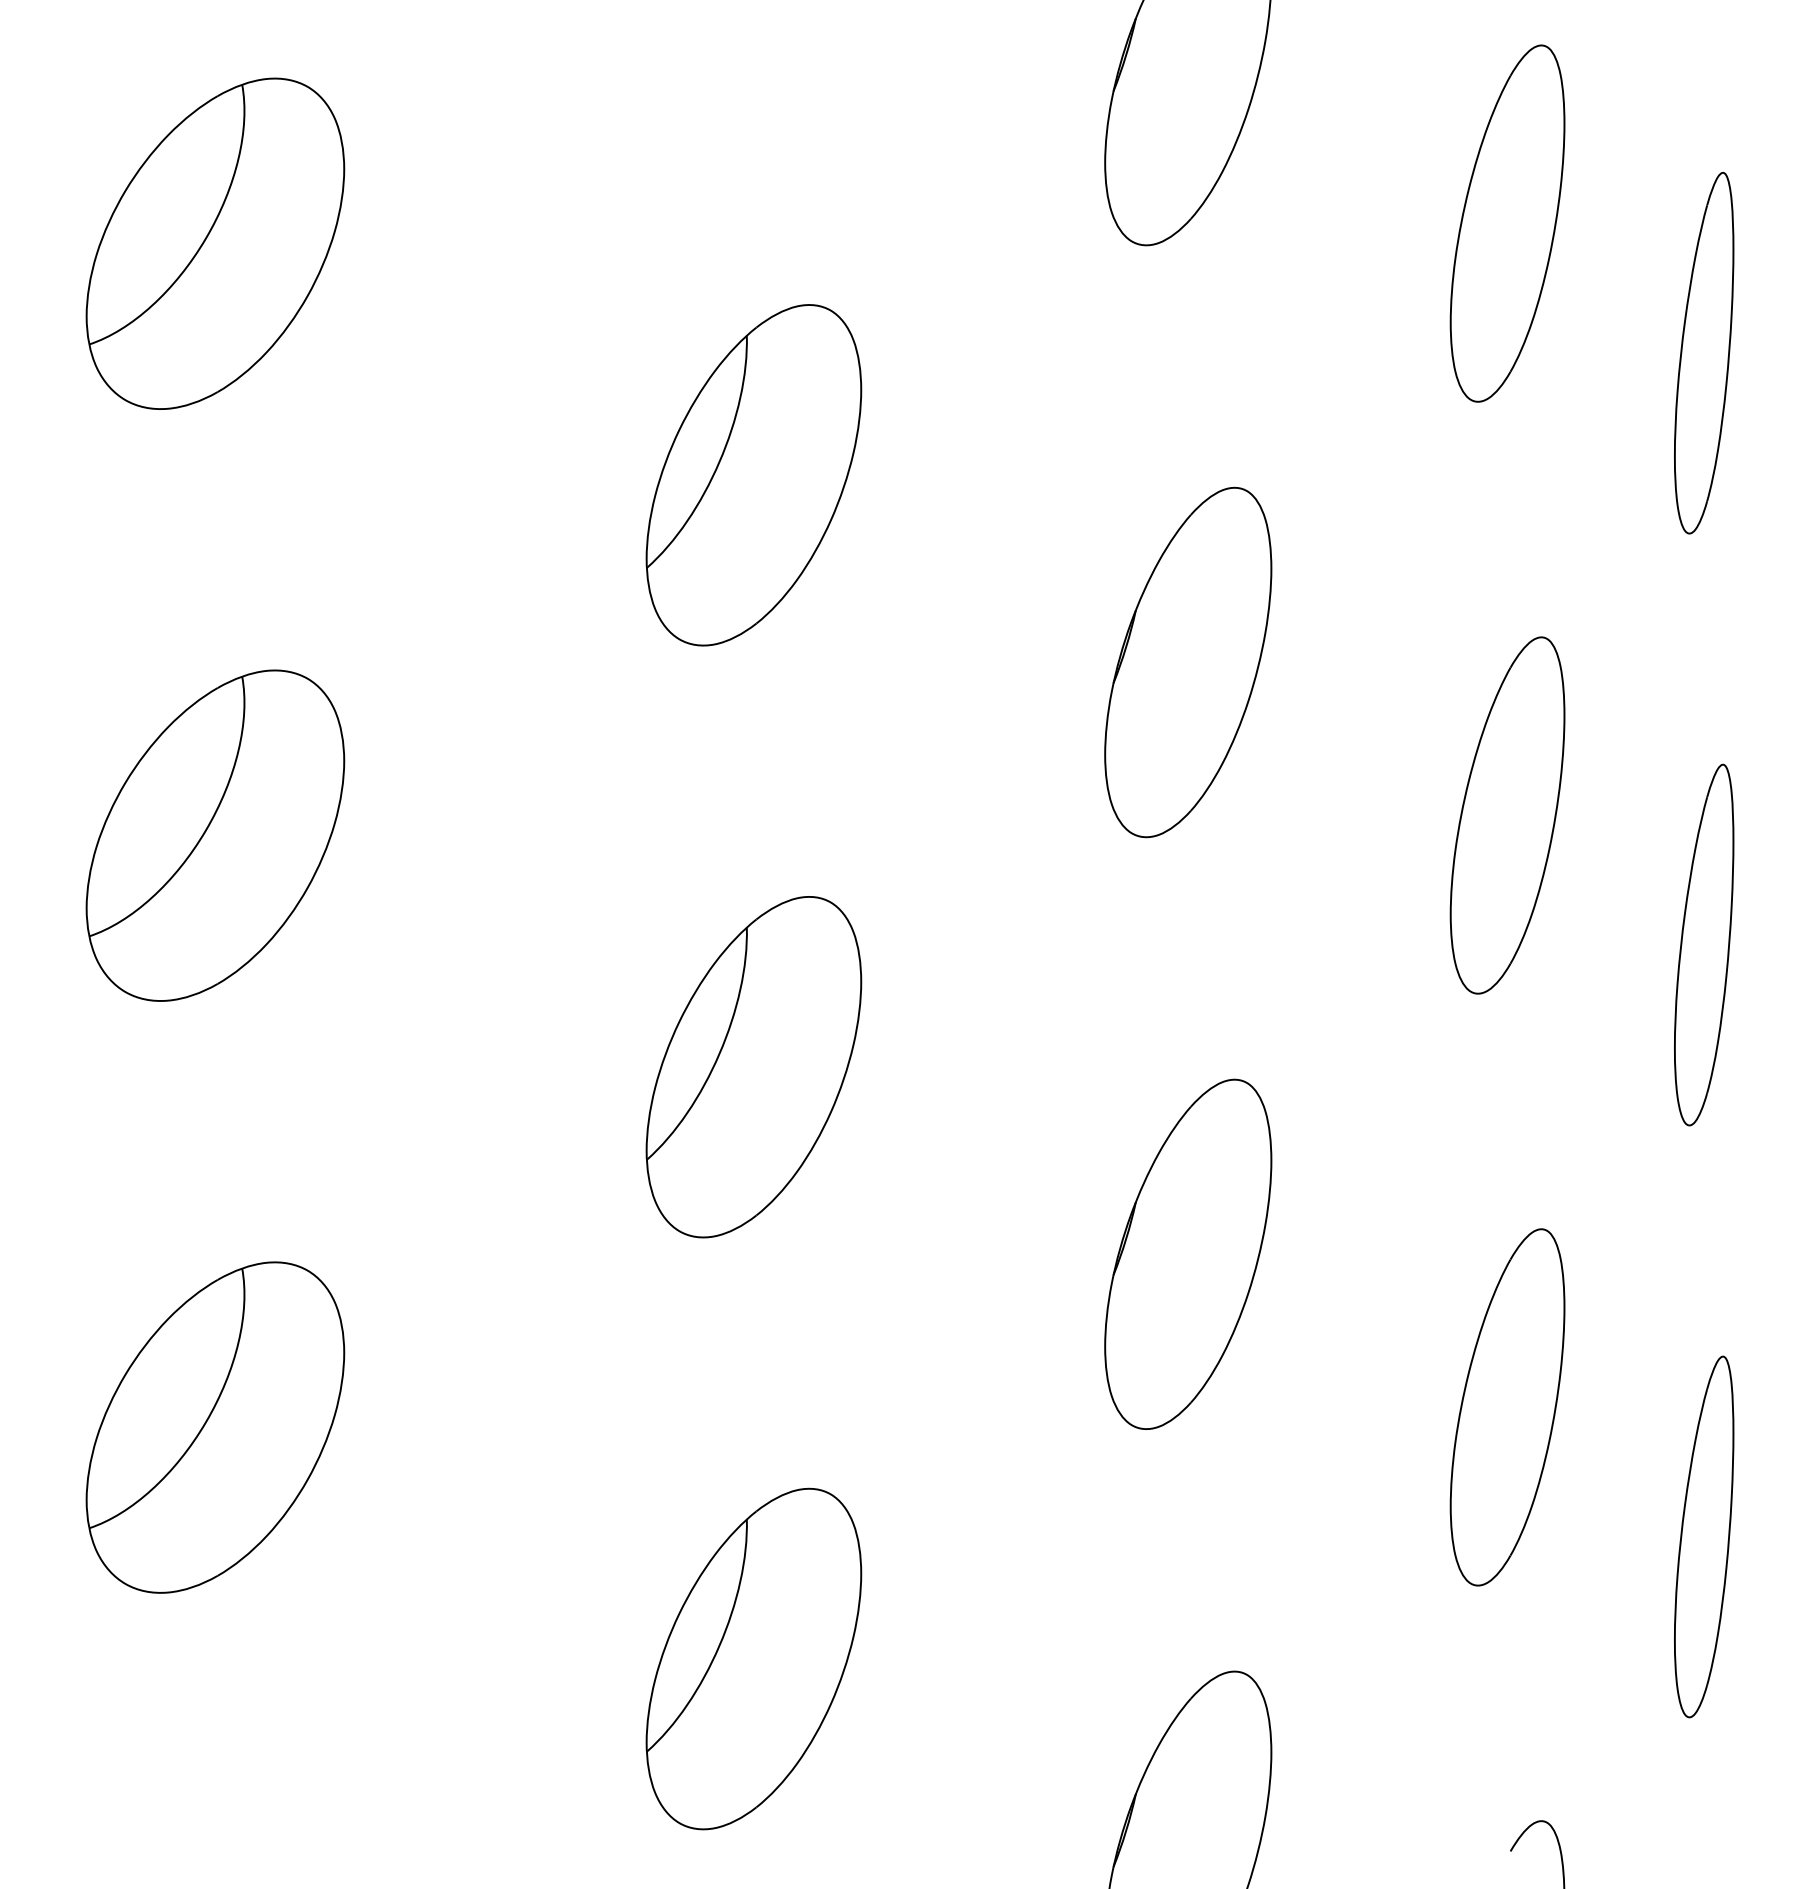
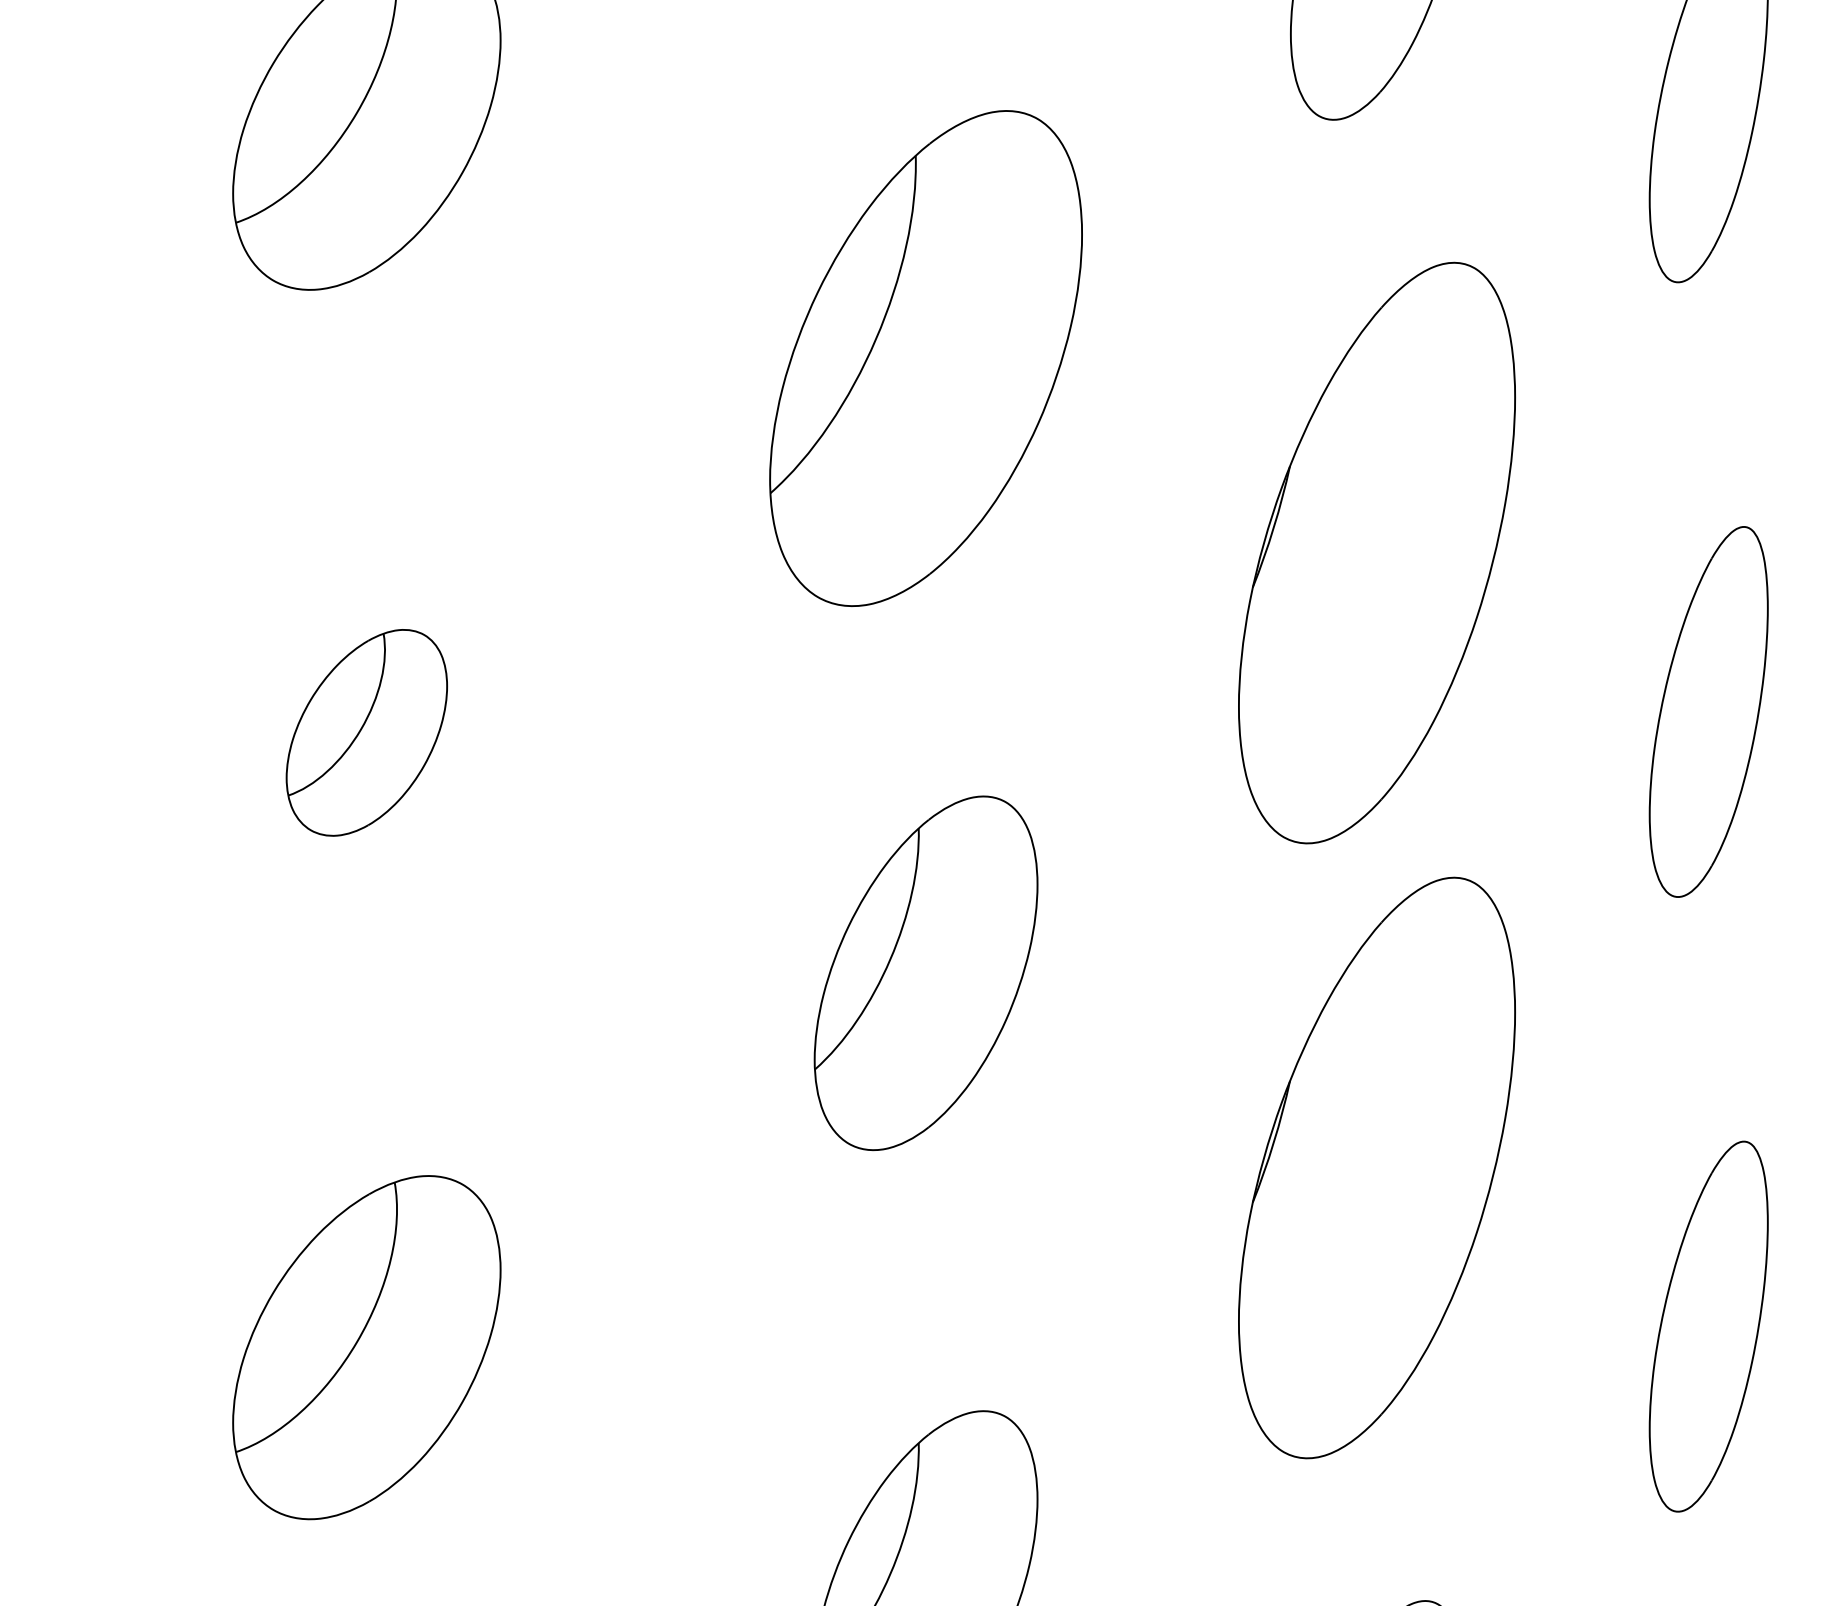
part: (753, 475) -> (925, 358), size x1.4
part: (1188, 662) -> (1377, 553), size x1.6
part: (215, 835) -> (366, 732), size x0.6
part: (1188, 1253) -> (1377, 1166), size x1.6

